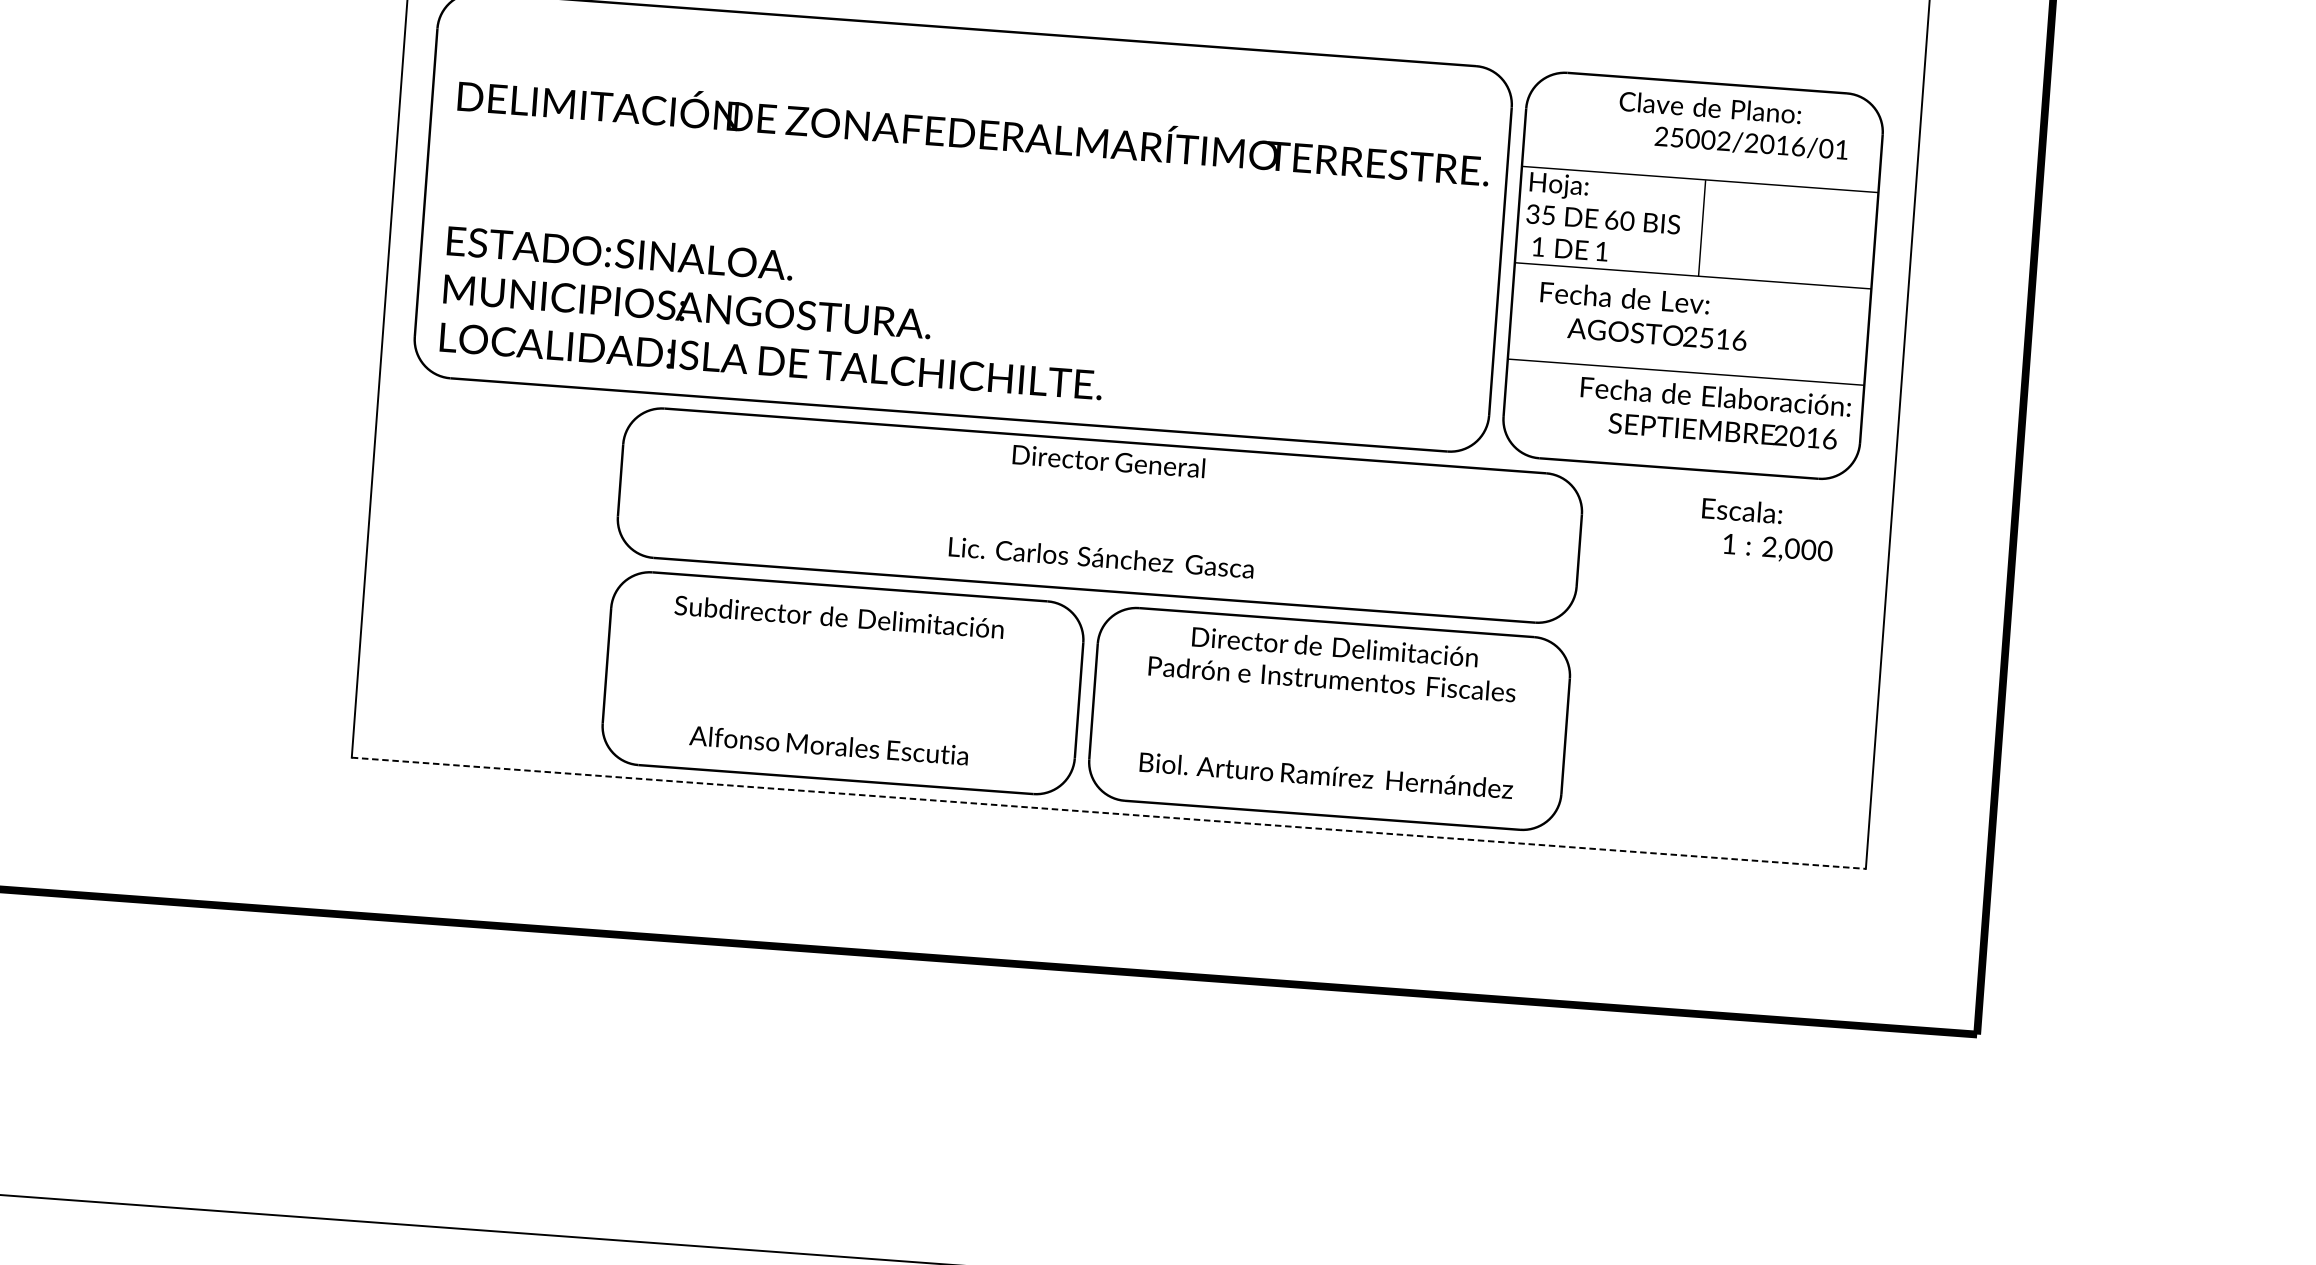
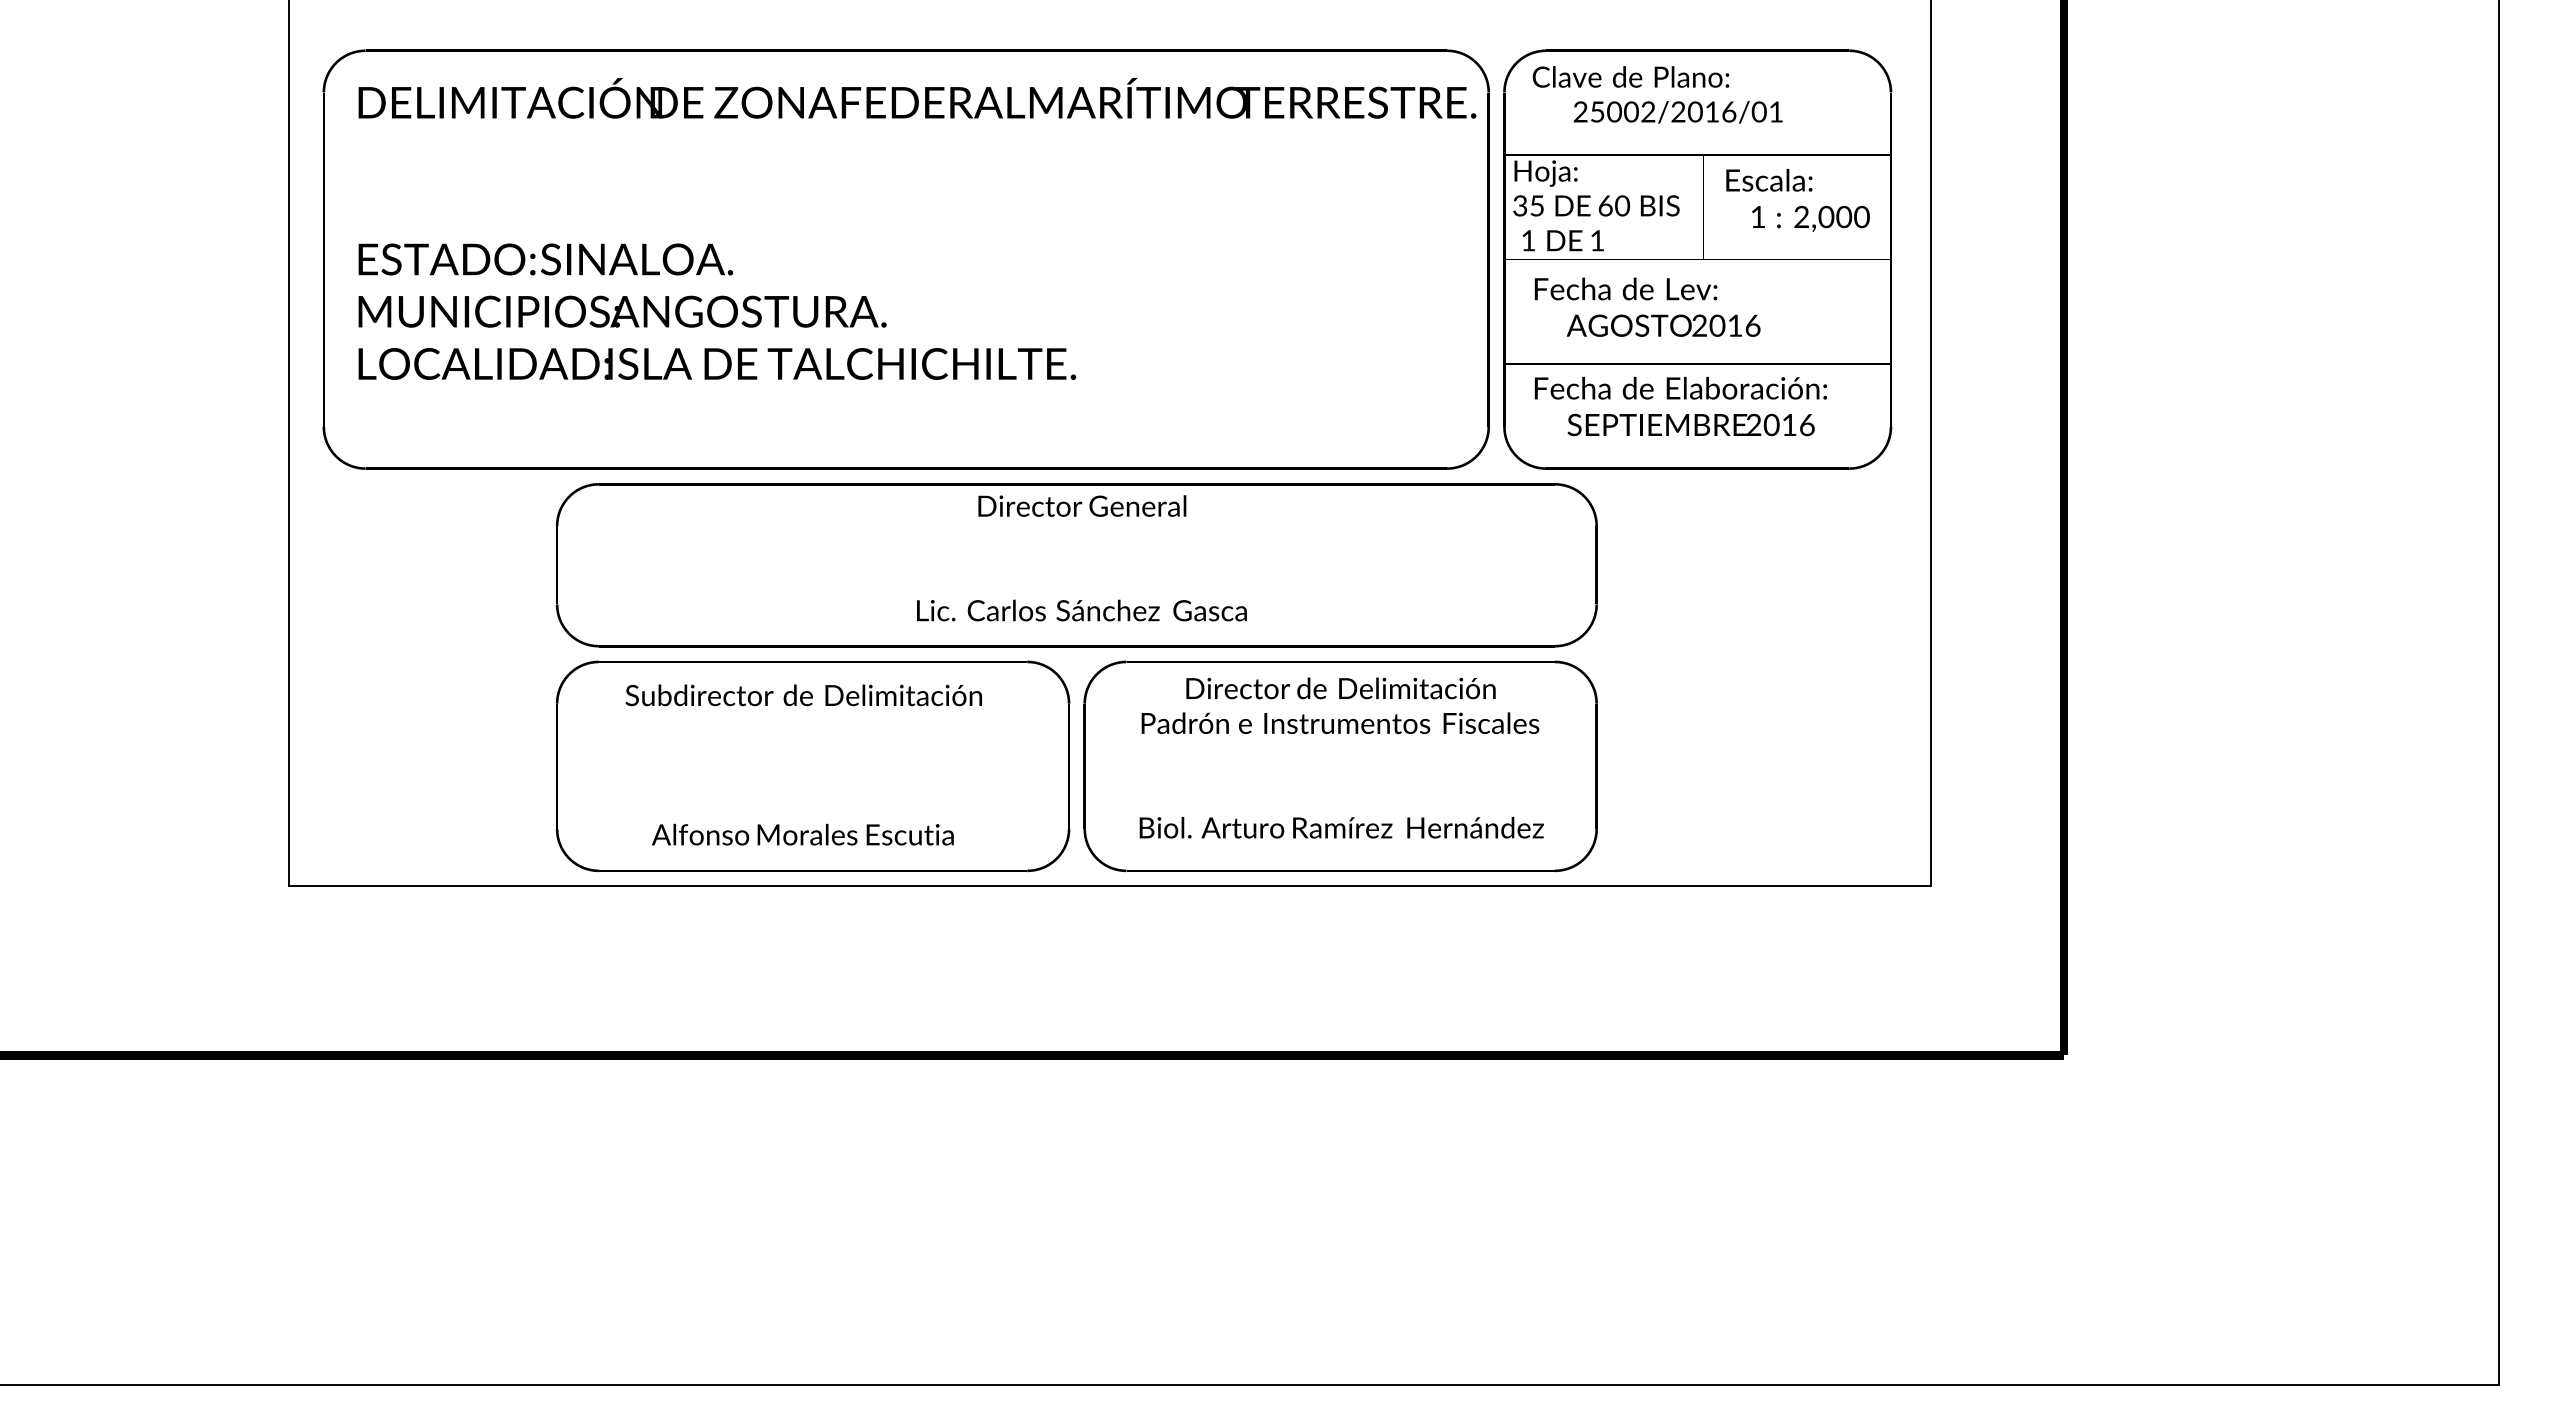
text: (1733, 125) -> (1657, 94), moved
text: (965, 250) -> (917, 228), moved
text: (1706, 337) -> (1717, 325), 2516 -> 2016
text: (1714, 413) -> (1680, 406), moved
text: (1766, 531) -> (1797, 200), moved
line: (1109, 813) -> (1110, 885), dashed -> solid

